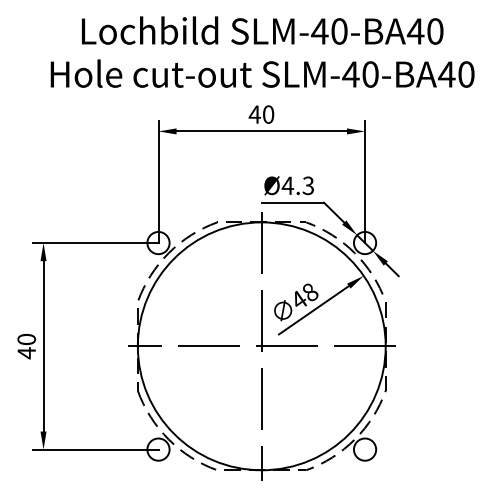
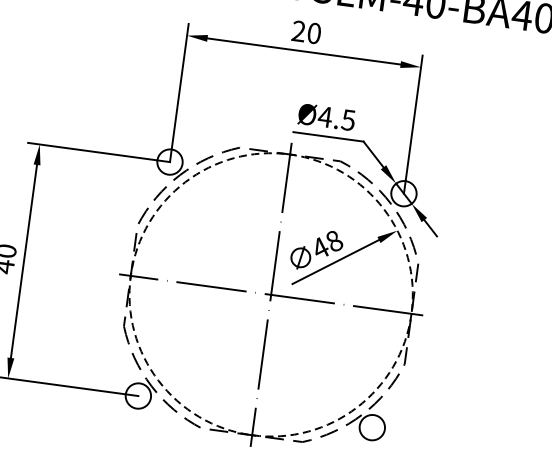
text: (254, 114) -> (298, 31), 40 -> 20
text: (308, 185) -> (348, 119), Ø4.3 -> Ø4.5
circle: (261, 346) -> (270, 295), solid -> dashed

